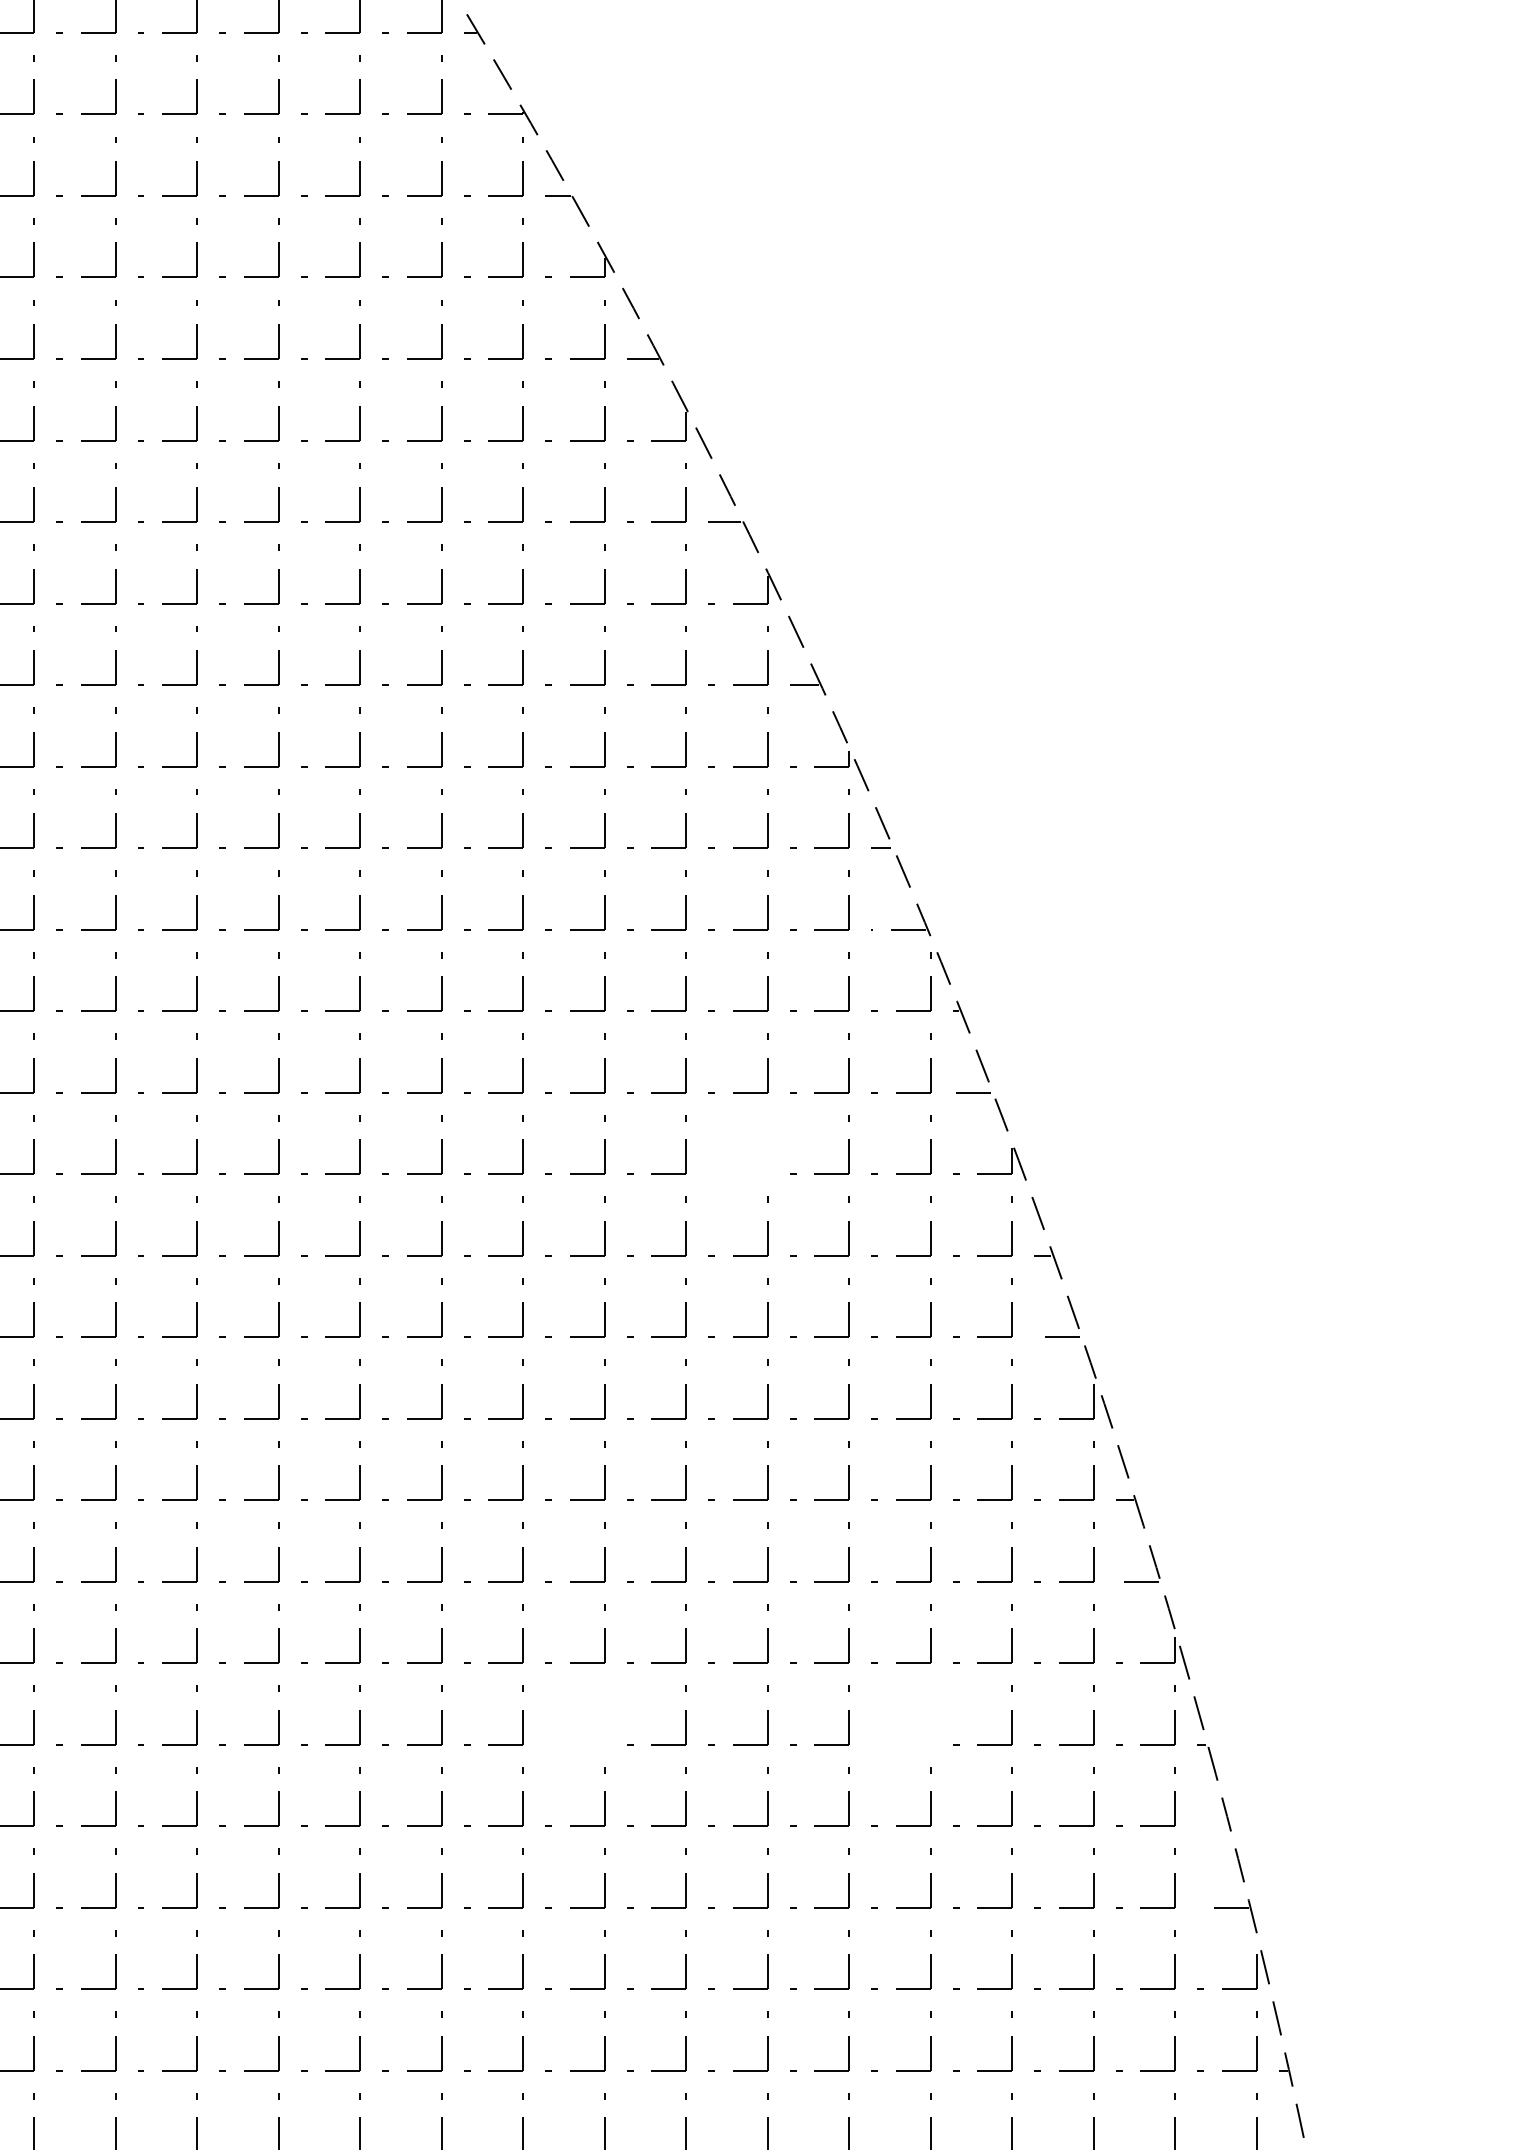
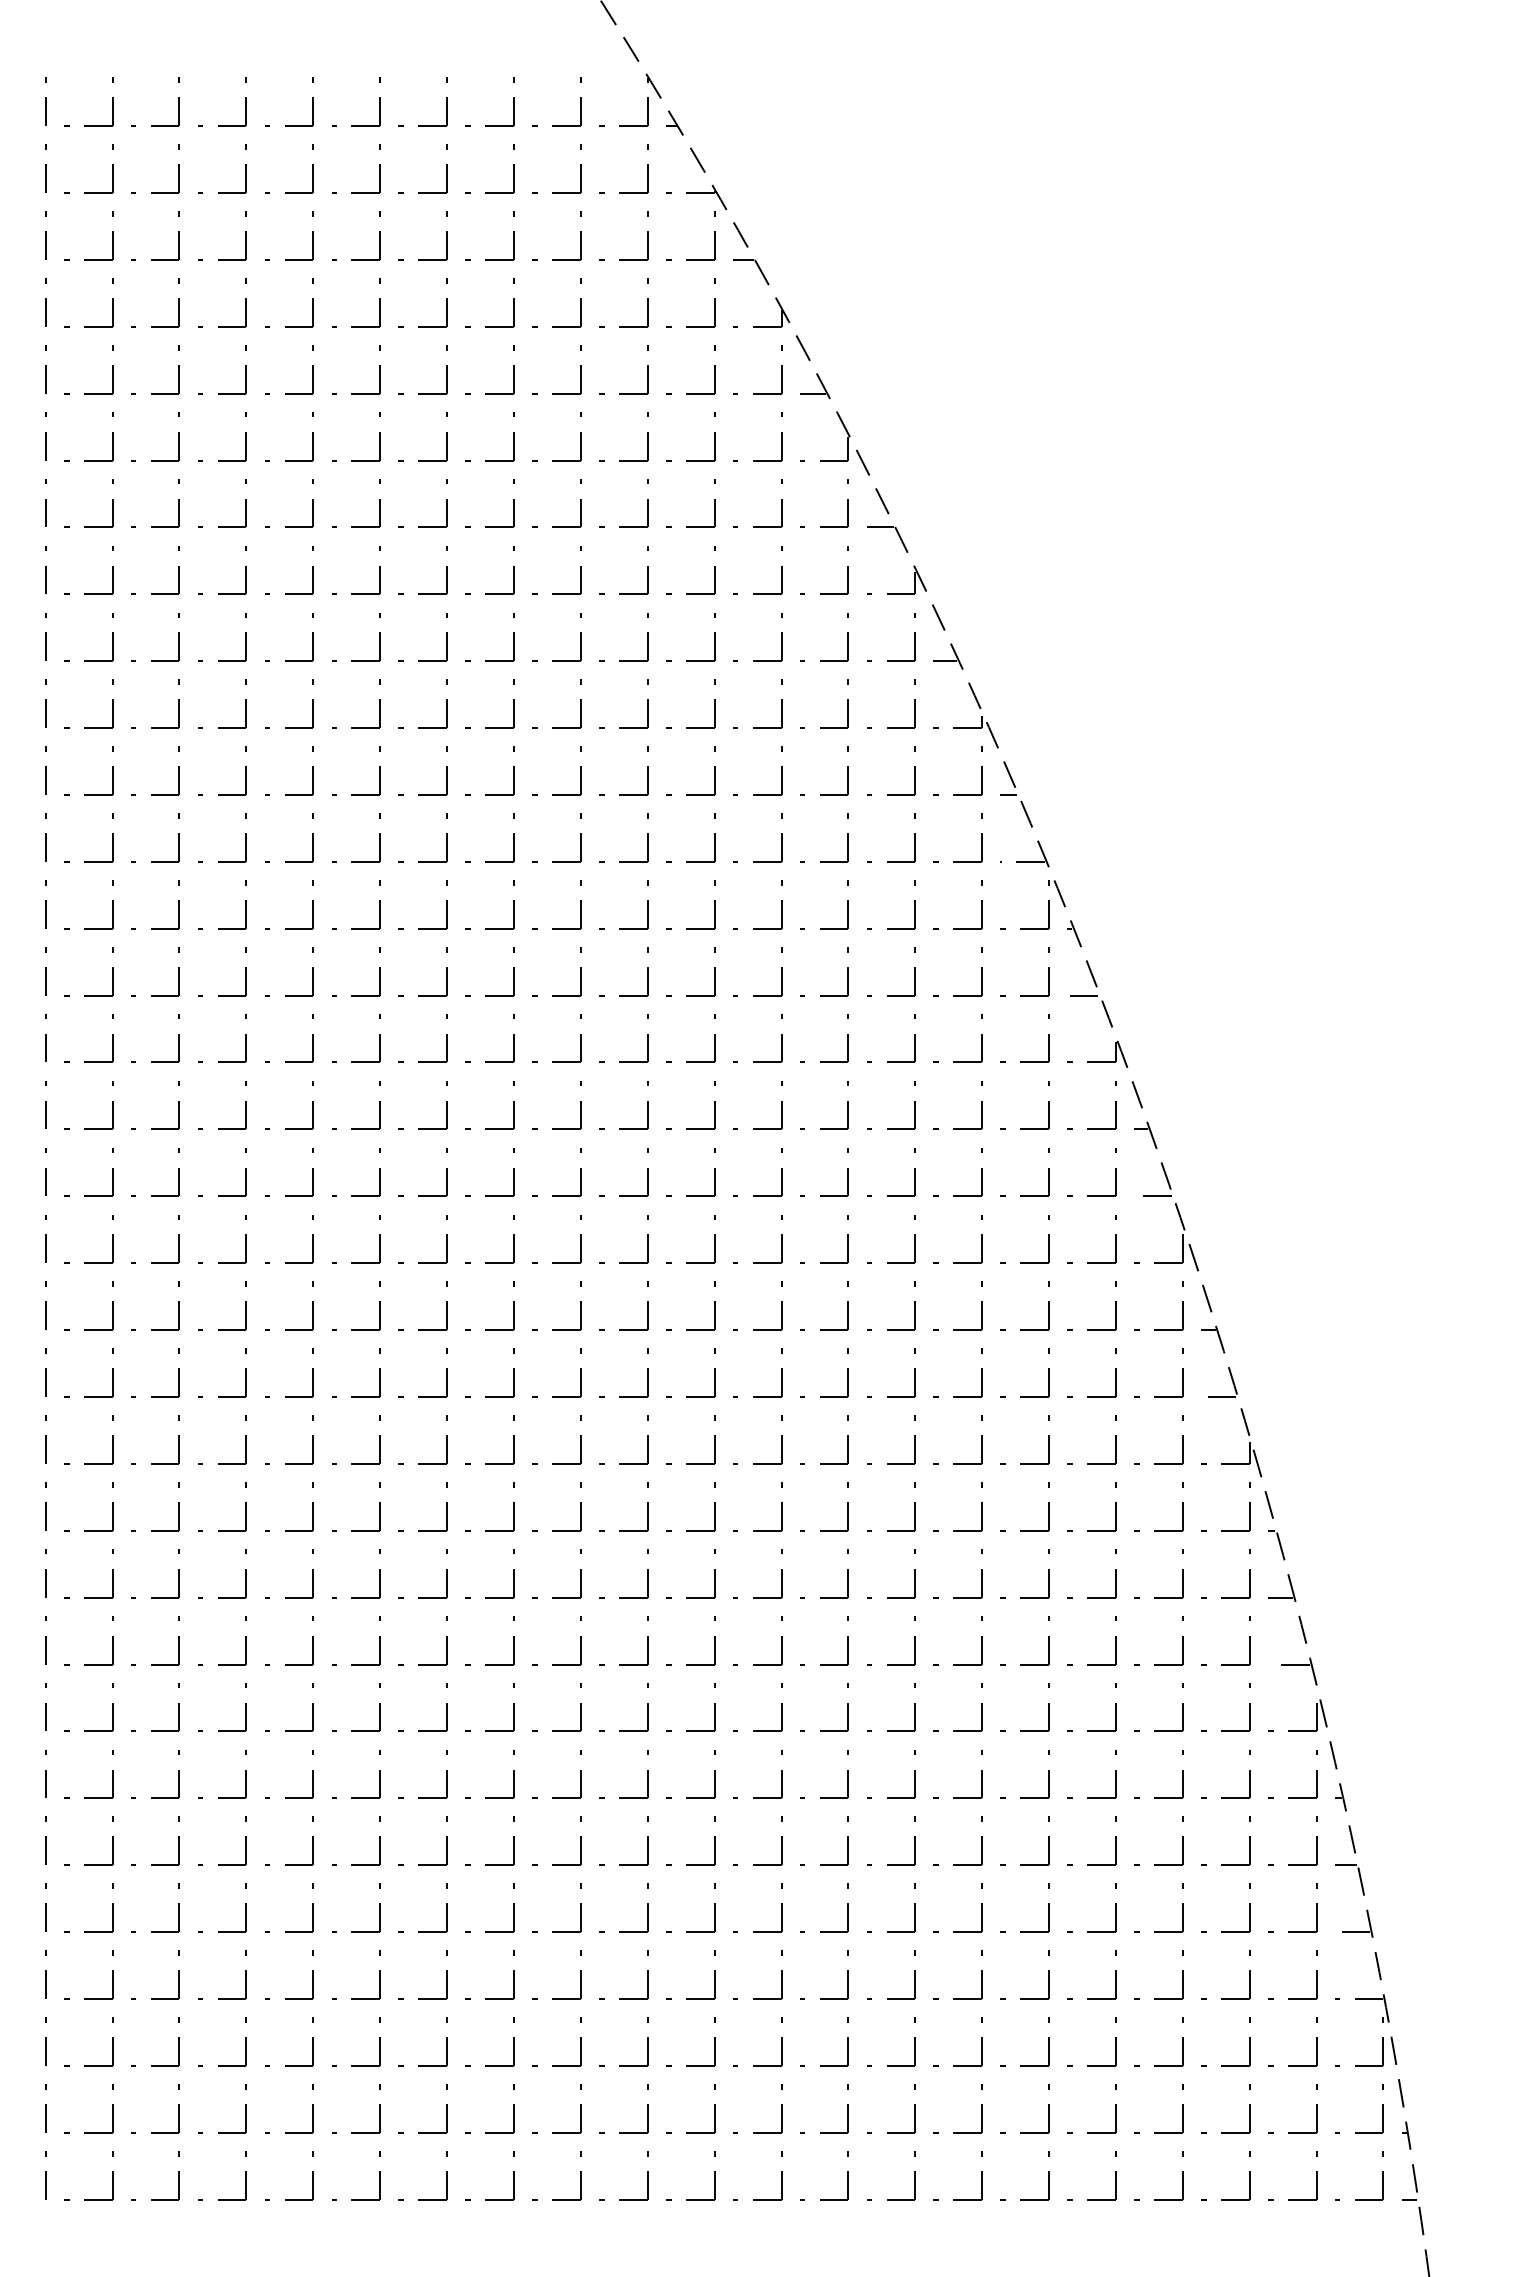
part: (766, 1144) -> (914, 1038), added
part: (604, 1715) -> (781, 1506), added
part: (929, 1715) -> (1048, 1506), added
line: (1211, 1826) -> (1279, 1597), added

